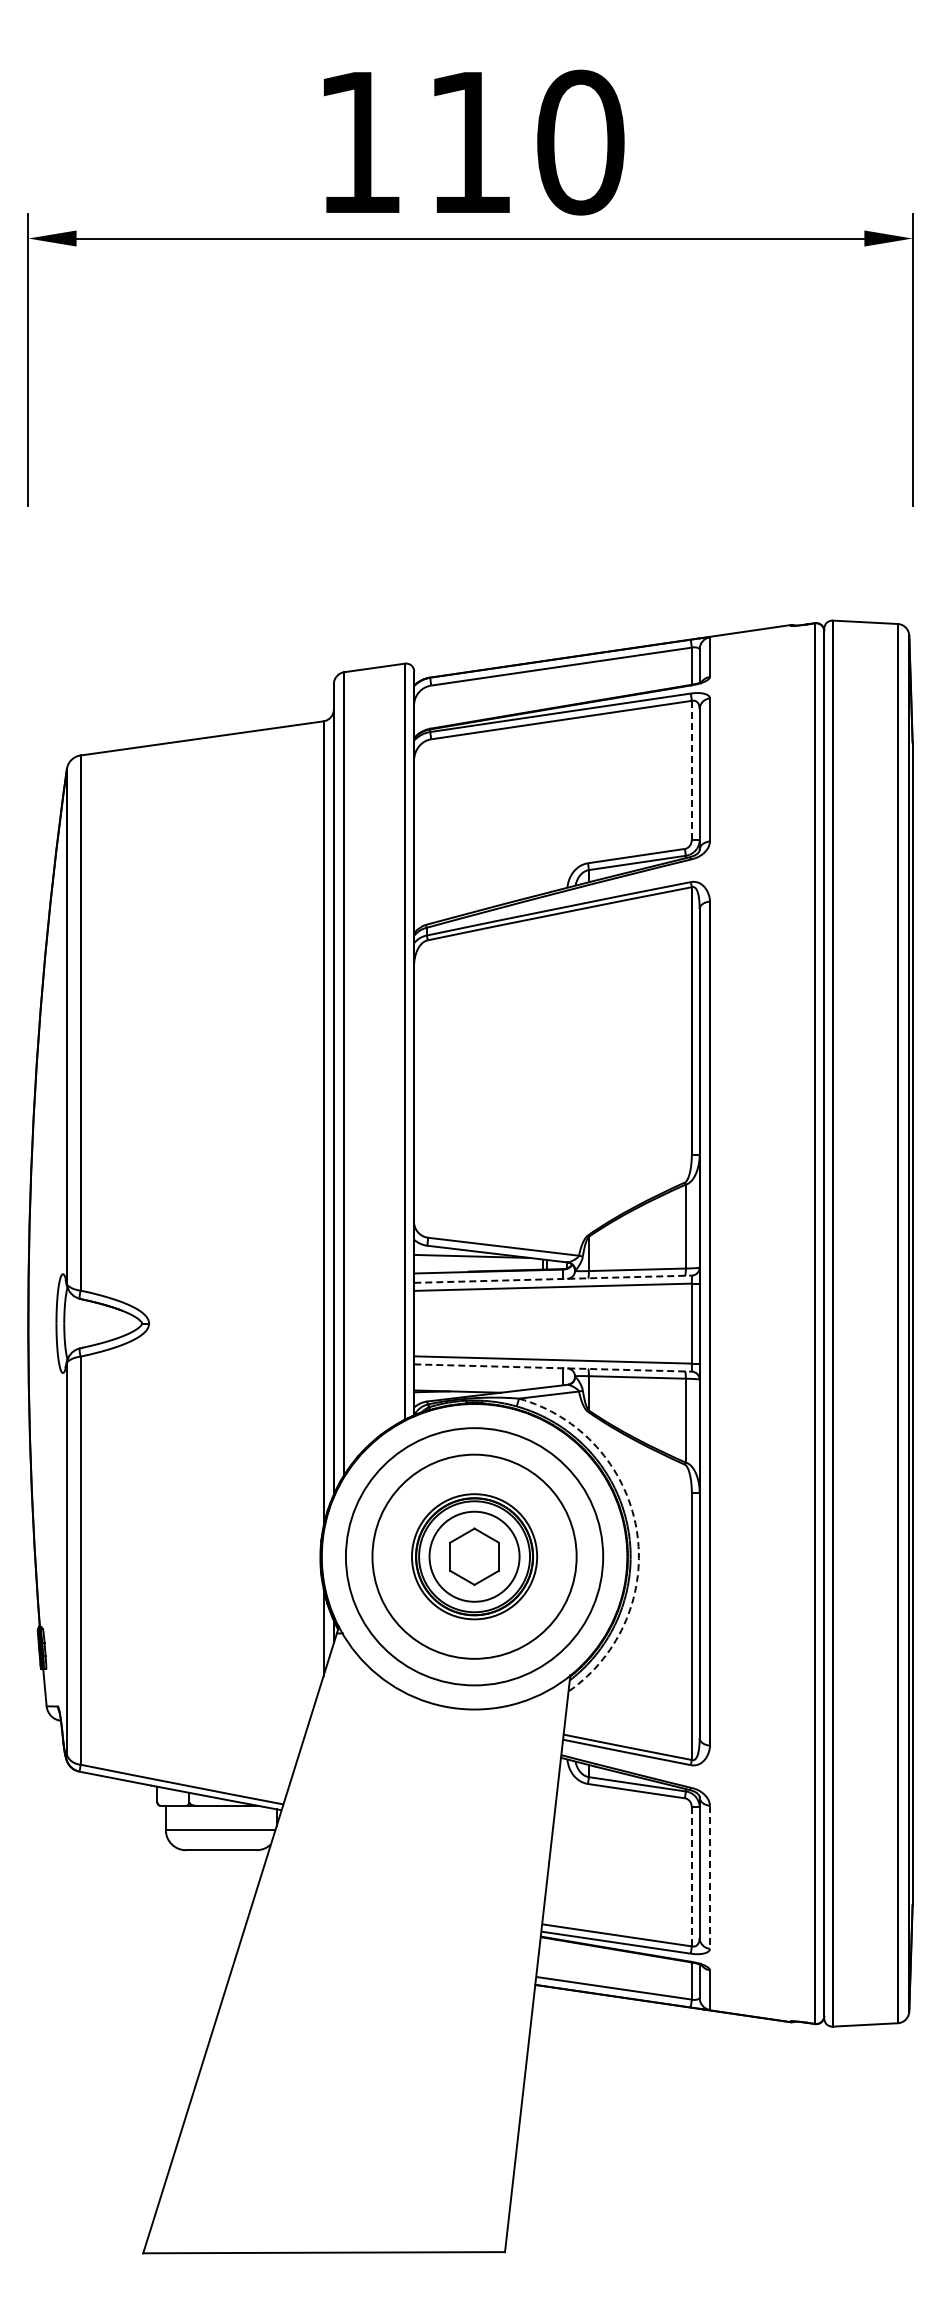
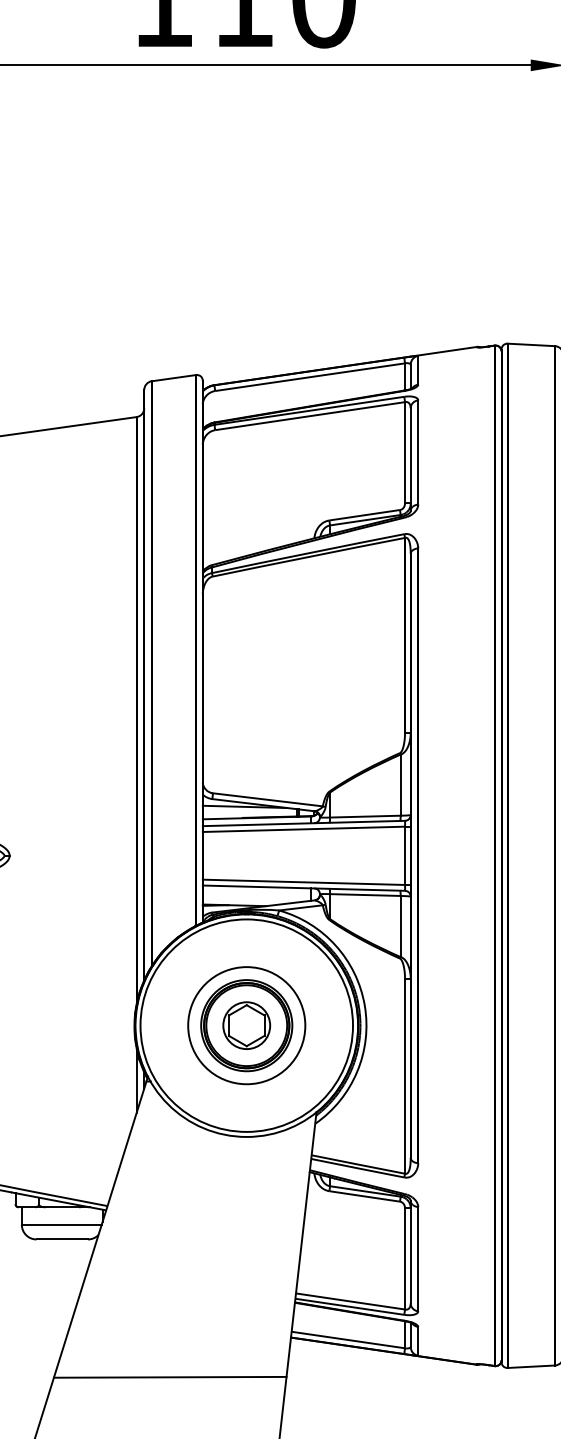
line: (691, 769) -> (404, 452), dashed -> solid
line: (553, 1279) -> (304, 823), dashed -> solid
line: (553, 1368) -> (304, 888), dashed -> solid
arc: (636, 1529) -> (364, 1005), dashed -> solid
circle: (474, 1556) -> (246, 1025), size x0.62
circle: (474, 1556) -> (246, 1025), size x0.71
circle: (474, 1556) -> (246, 1025), size x1.43
line: (691, 1876) -> (404, 1258), dashed -> solid
line: (709, 1877) -> (417, 1259), dashed -> solid
line: (369, 2039) -> (170, 1377), added

